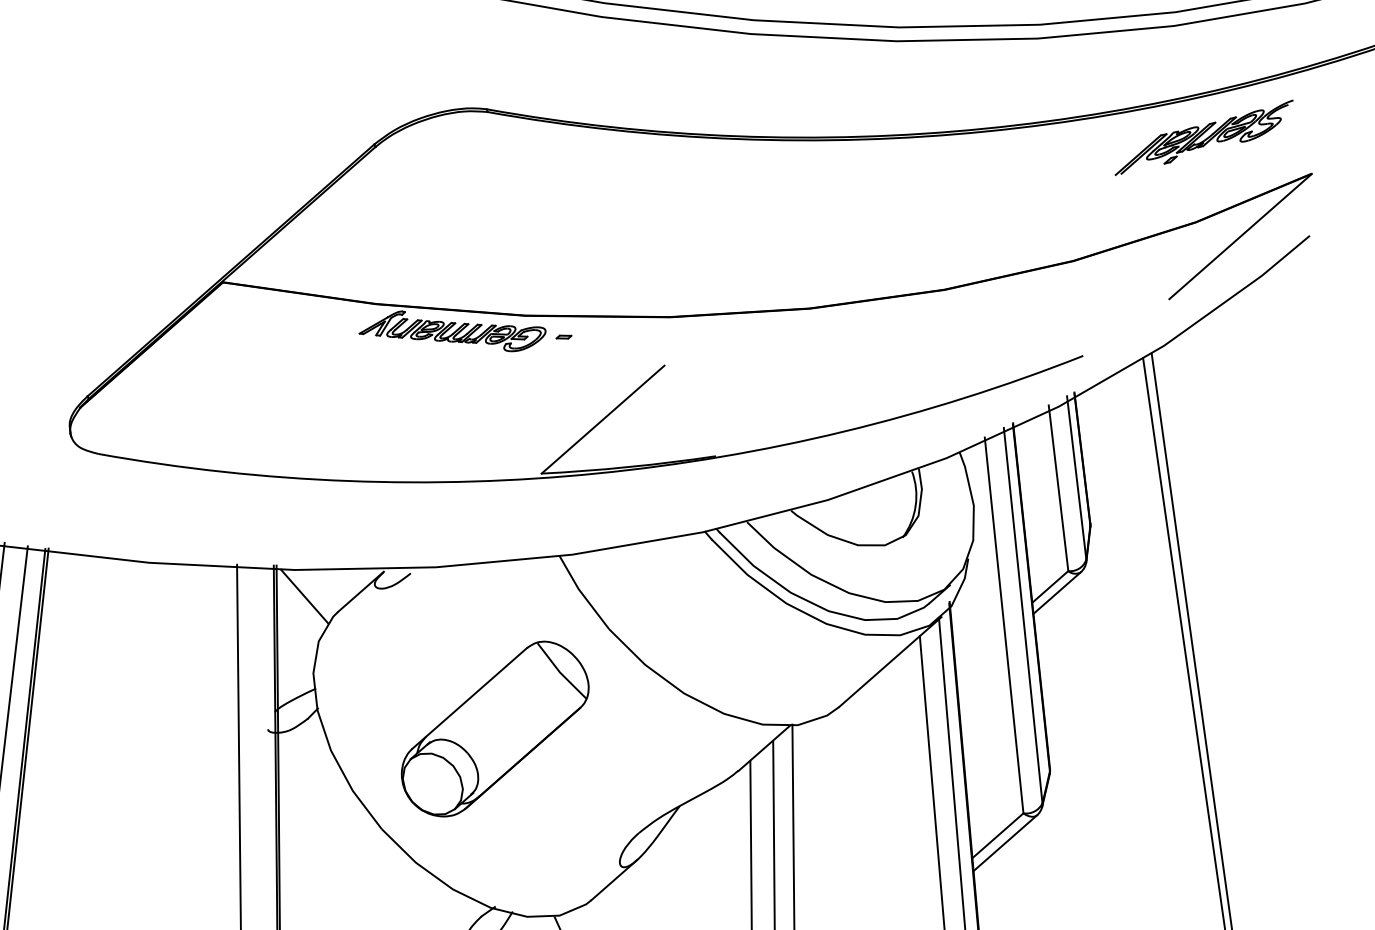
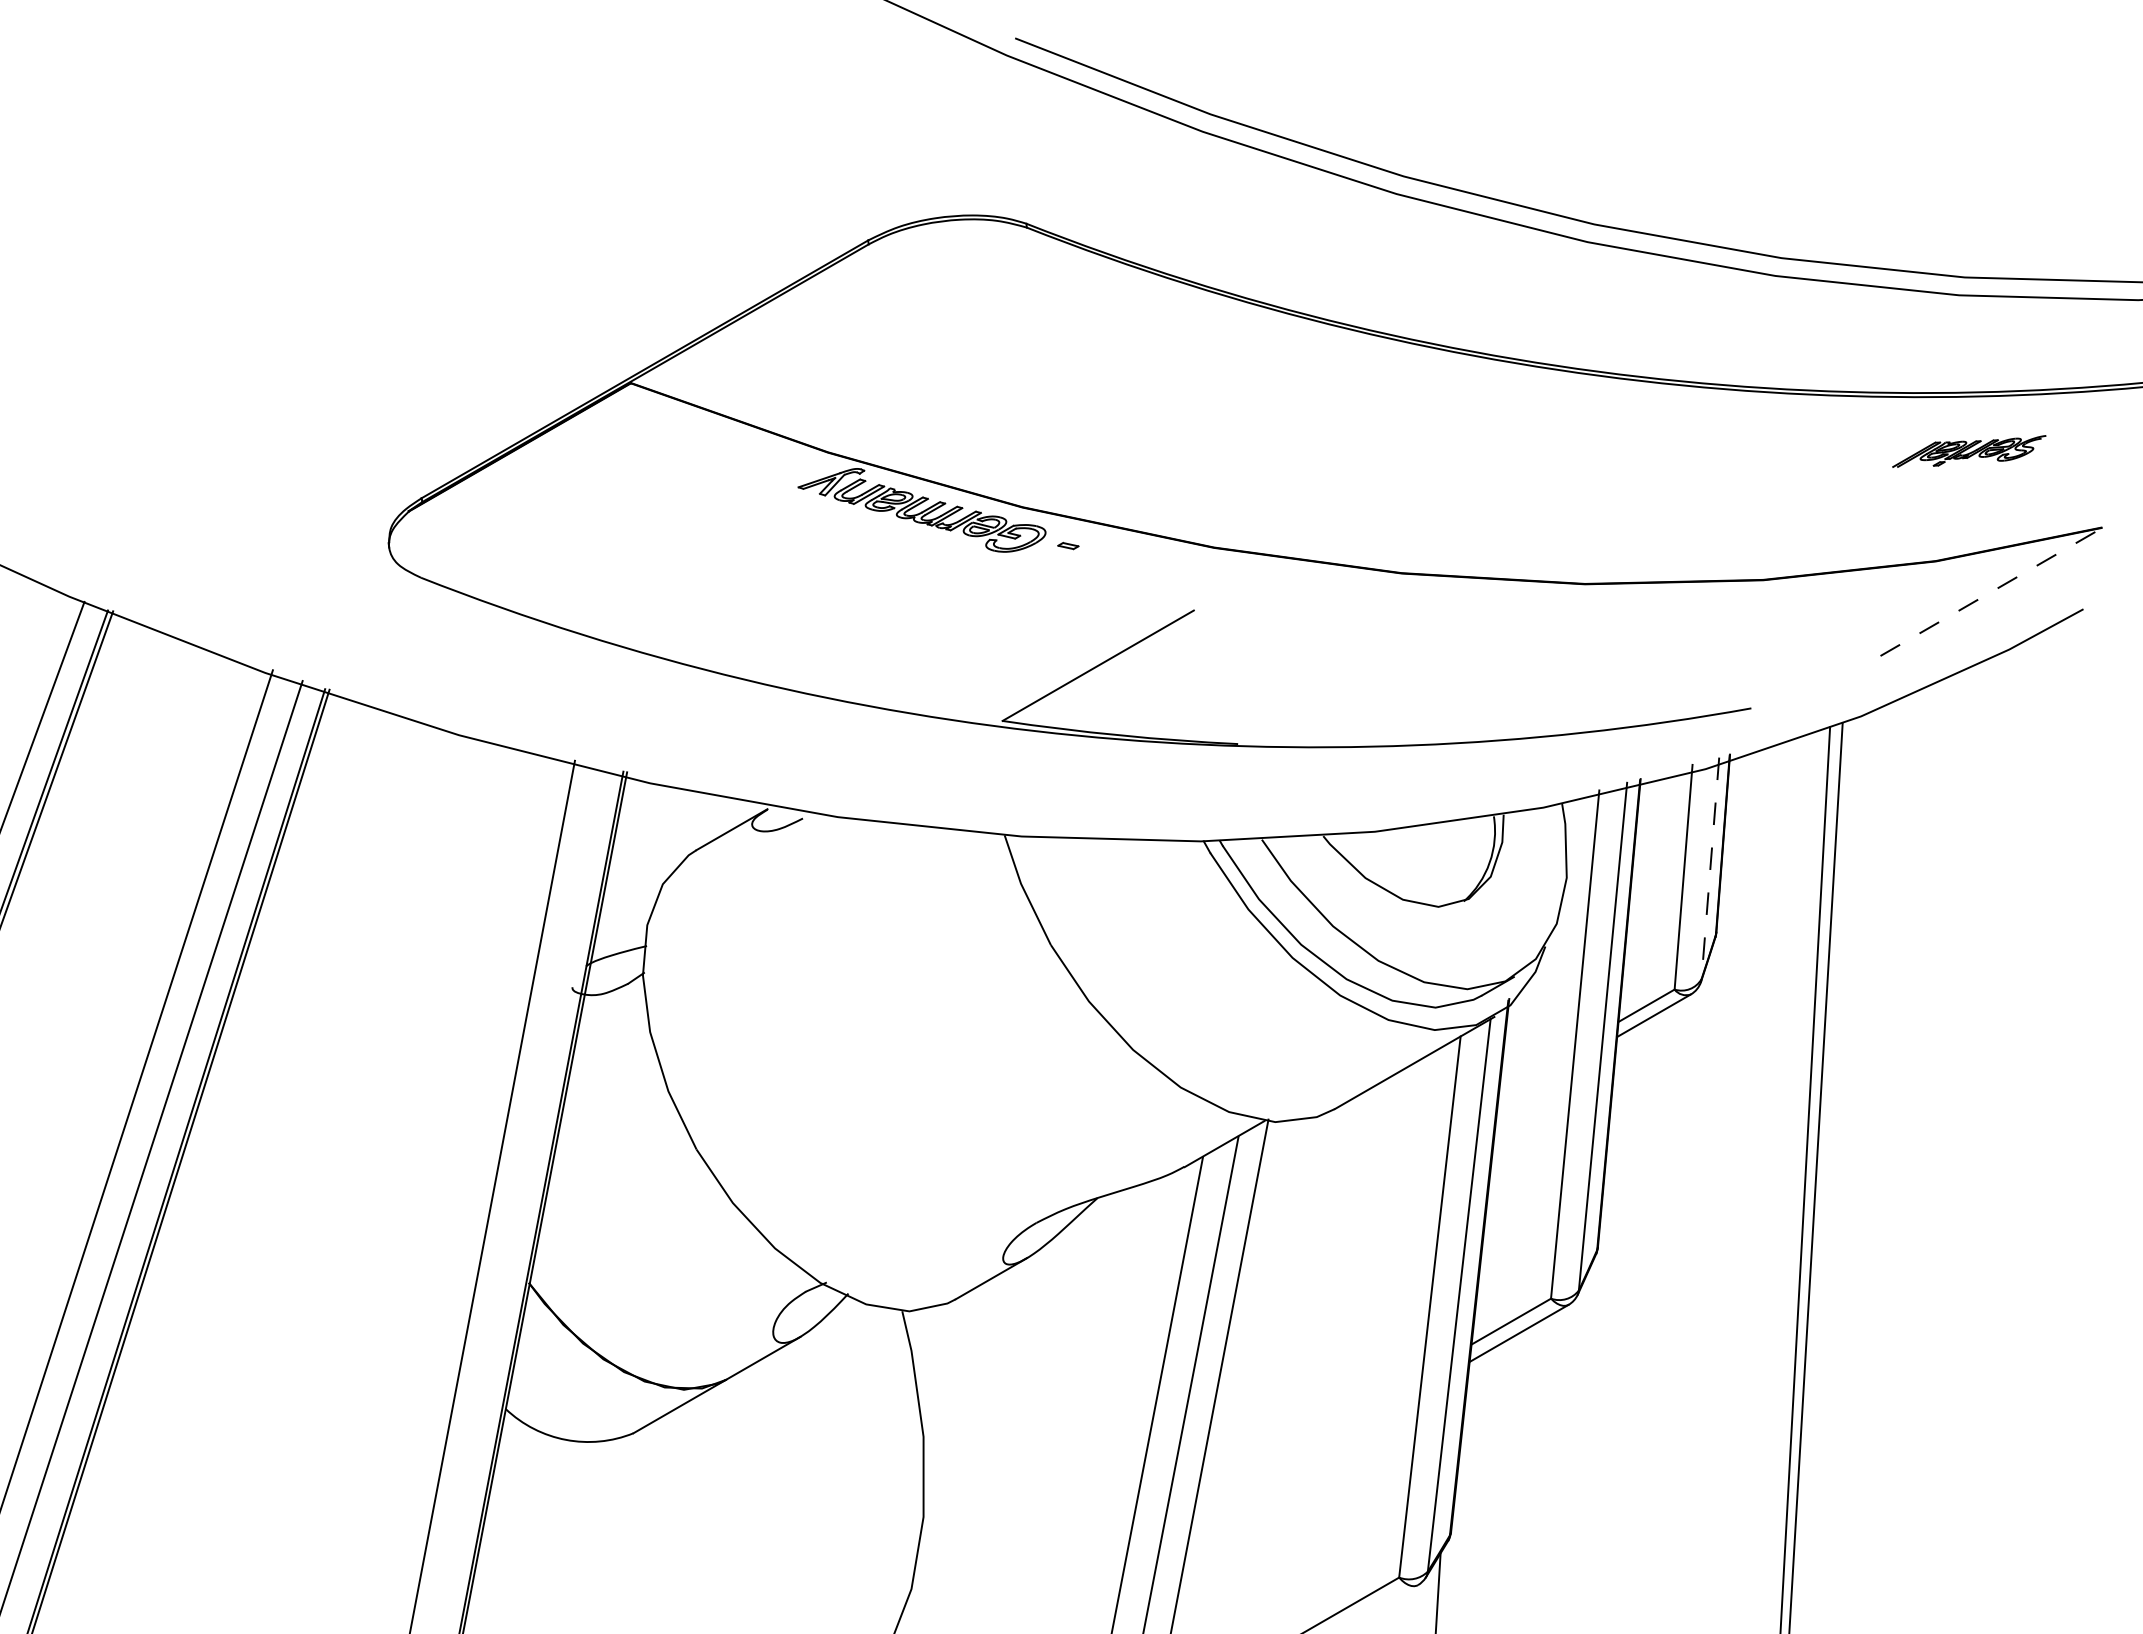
part: (1204, 137) -> (1969, 451), size x0.6
line: (1240, 236) -> (1991, 591), solid -> dashed
line: (1076, 478) -> (1710, 868), solid -> dashed
line: (304, 596) -> (655, 820), removed
part: (494, 728) -> (872, 1046), removed

